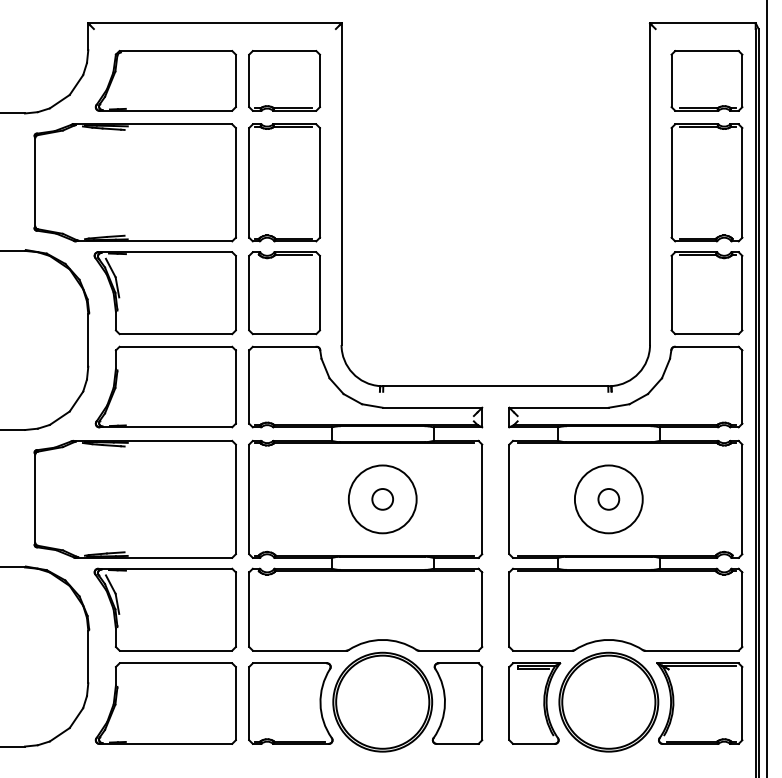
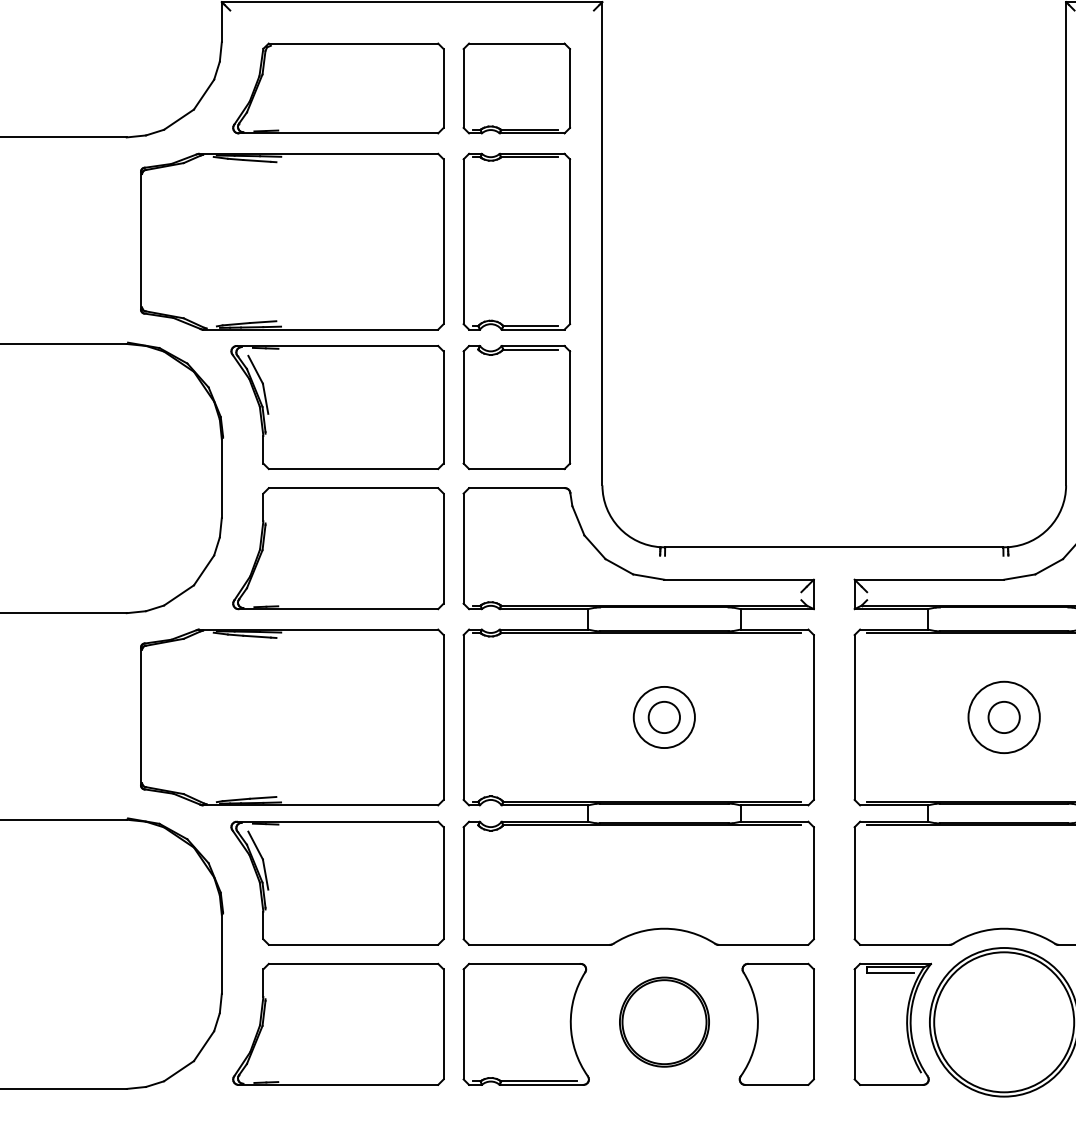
circle: (382, 499) -> (663, 717), size x0.6
circle: (608, 499) -> (1003, 717), size x0.7
part: (382, 701) -> (663, 1021), size x0.6

